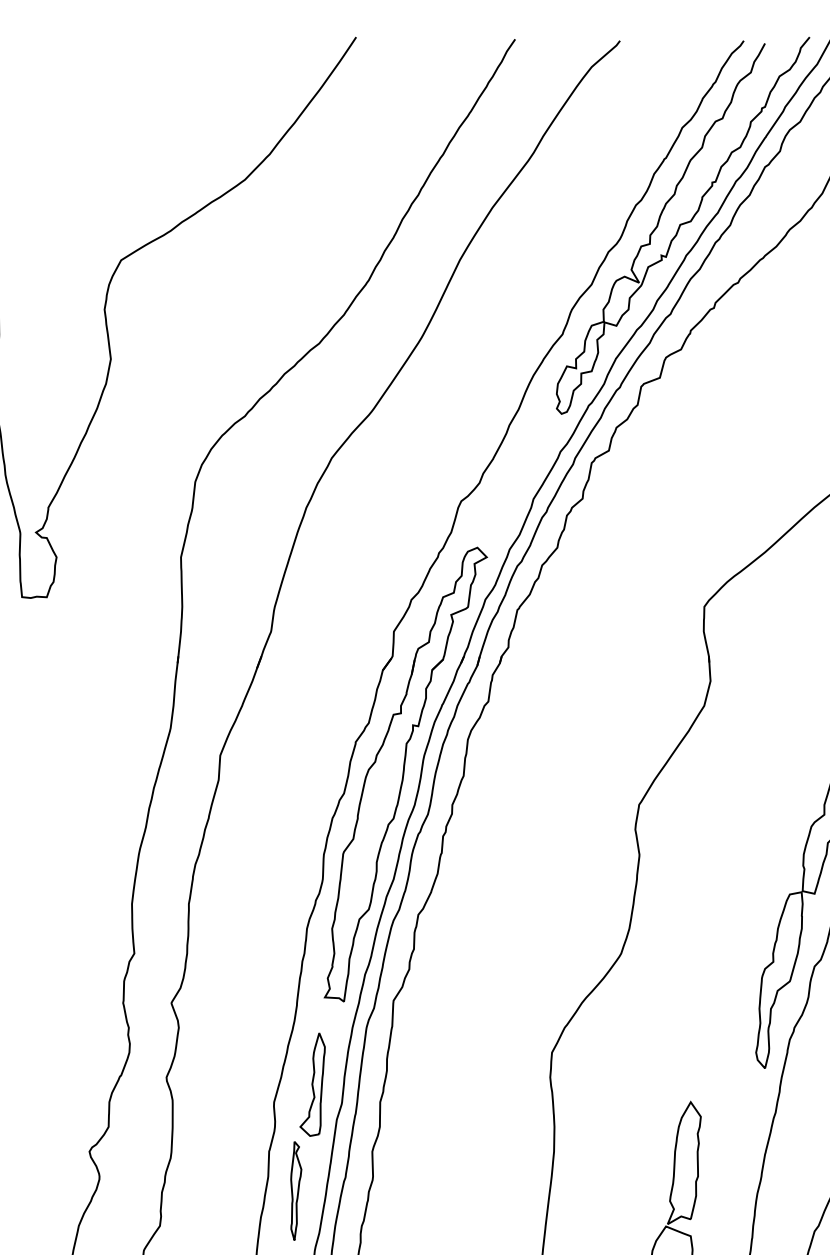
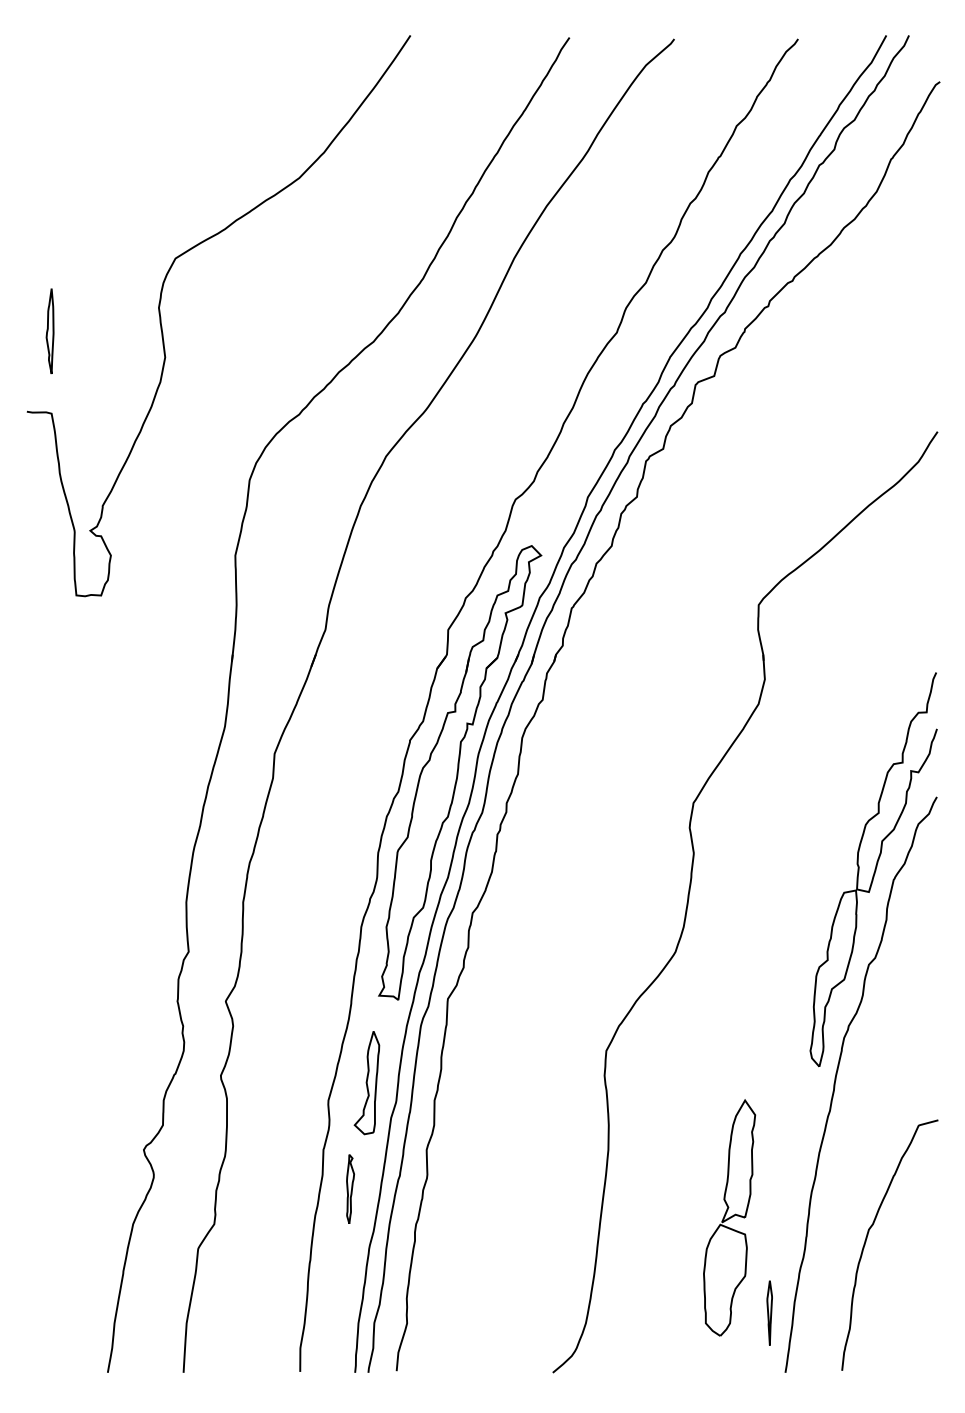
curve: (683, 225) -> (737, 223), removed
part: (296, 1190) -> (350, 1188), size x0.7

